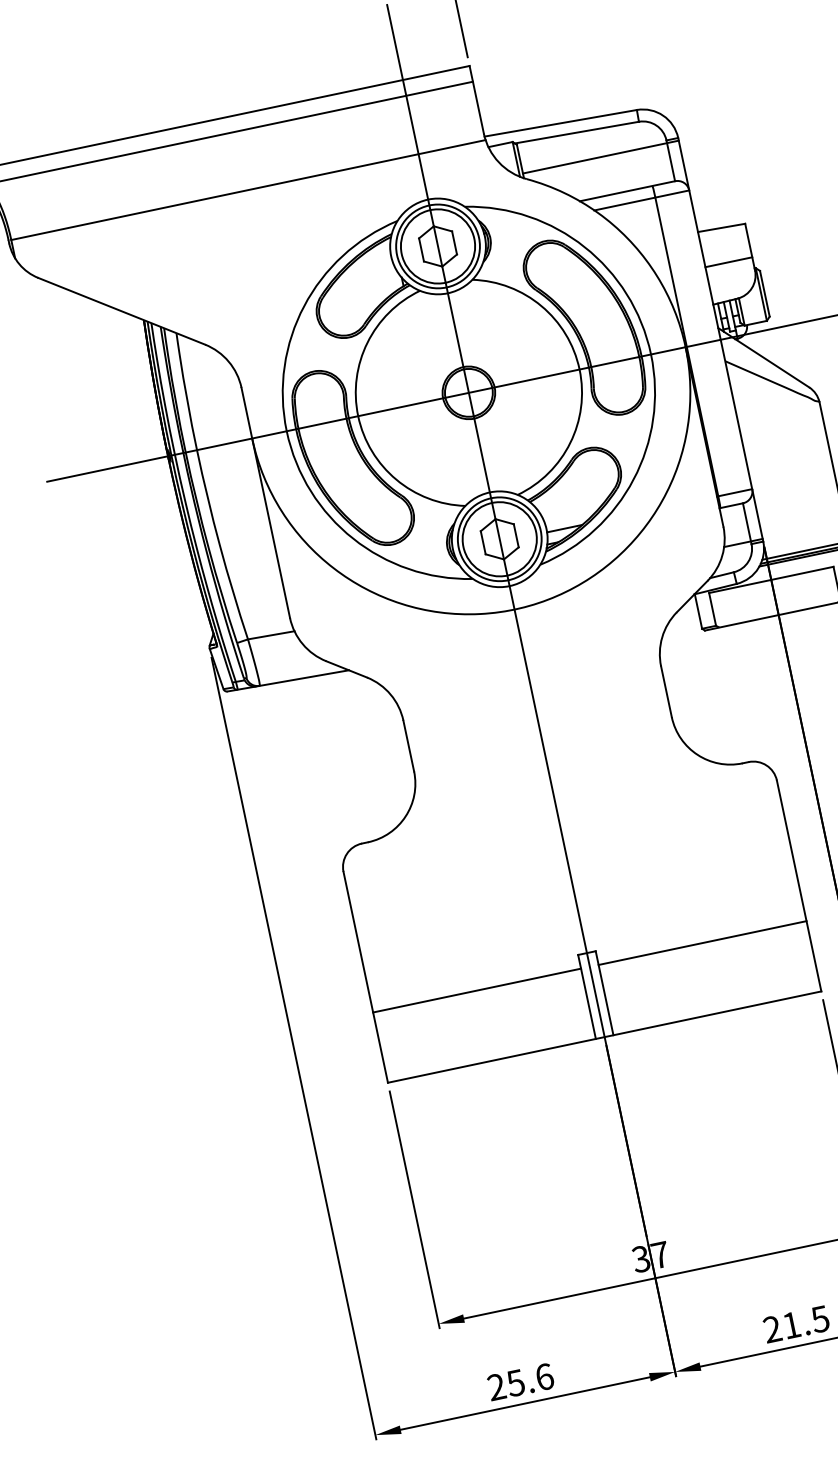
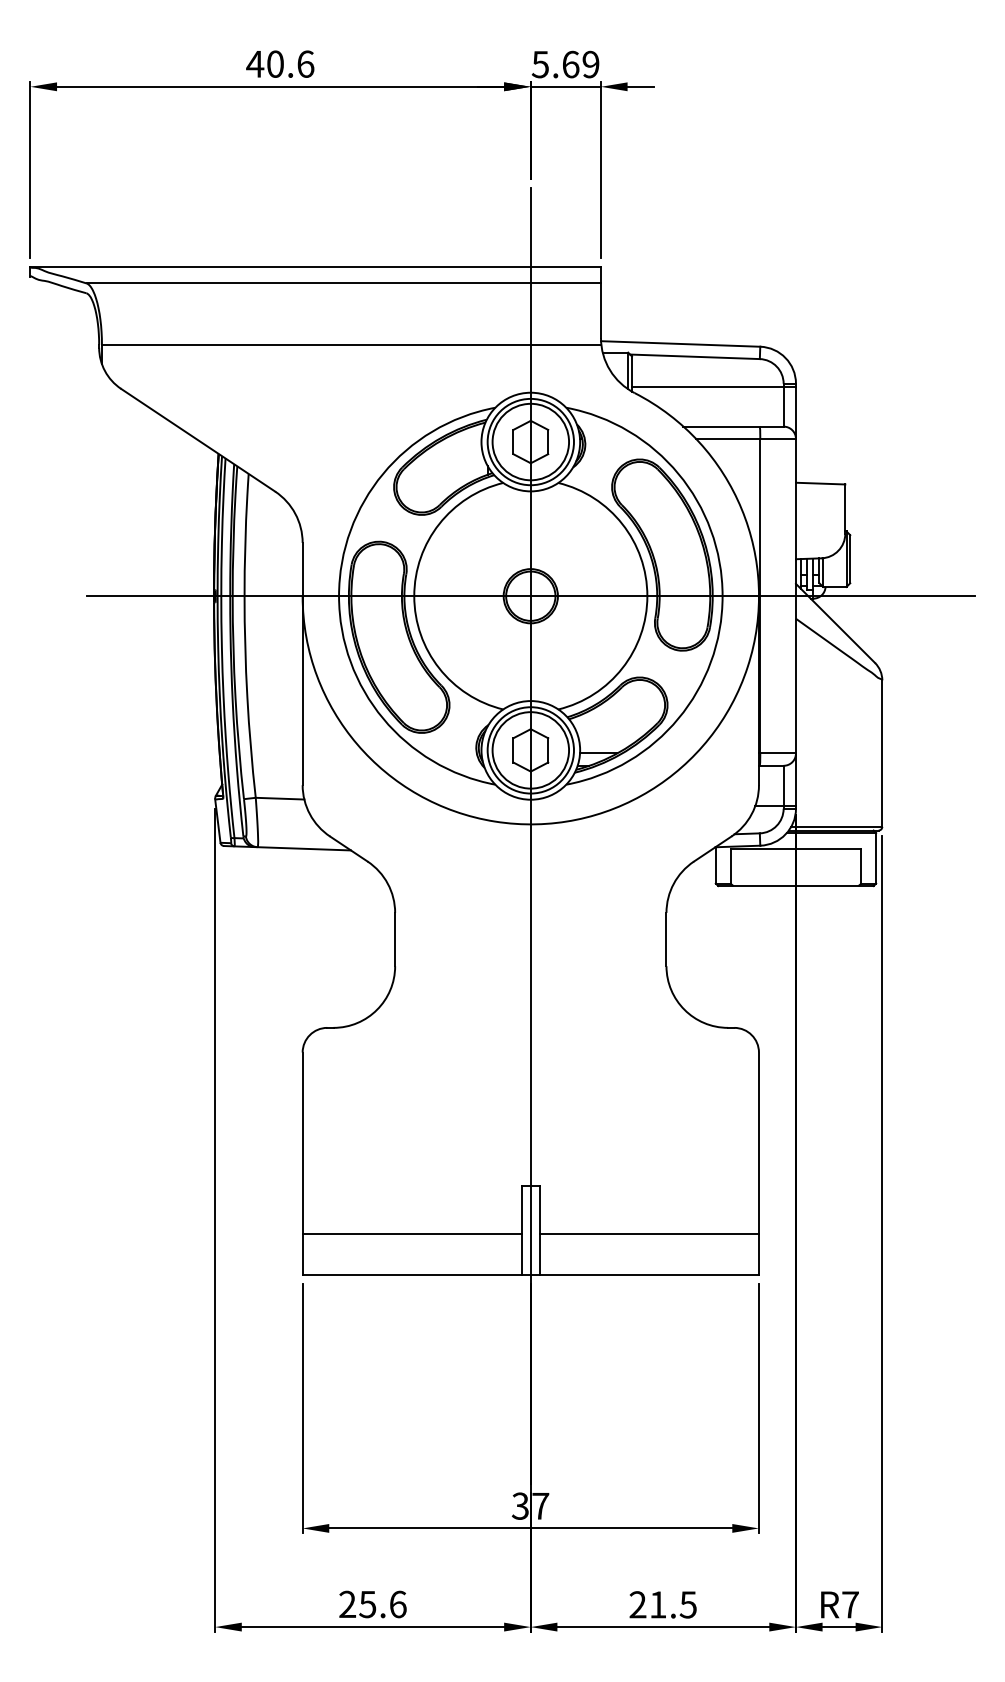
line: (728, 262) -> (820, 519), removed
line: (702, 943) -> (649, 1233), moved
line: (476, 990) -> (411, 1233), moved

